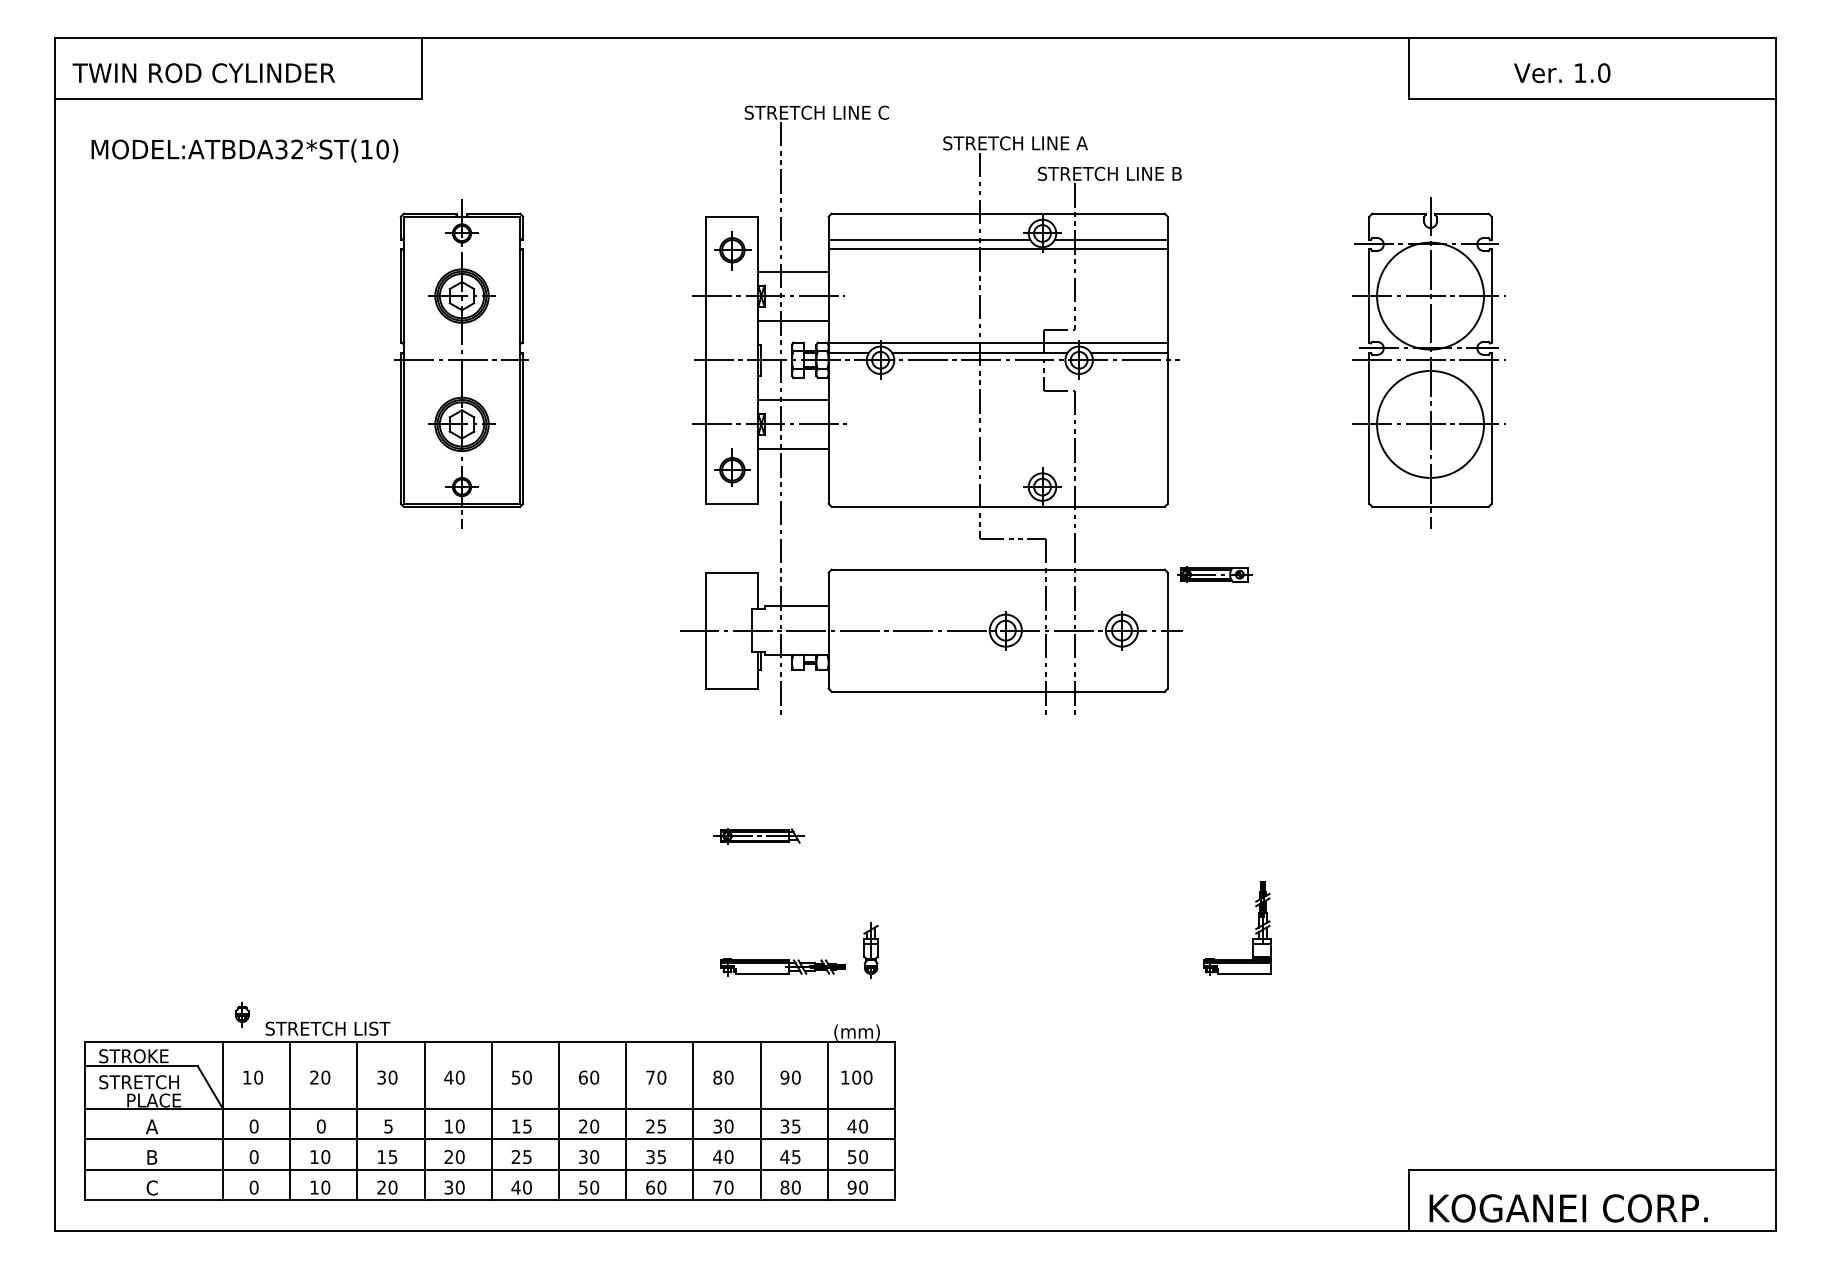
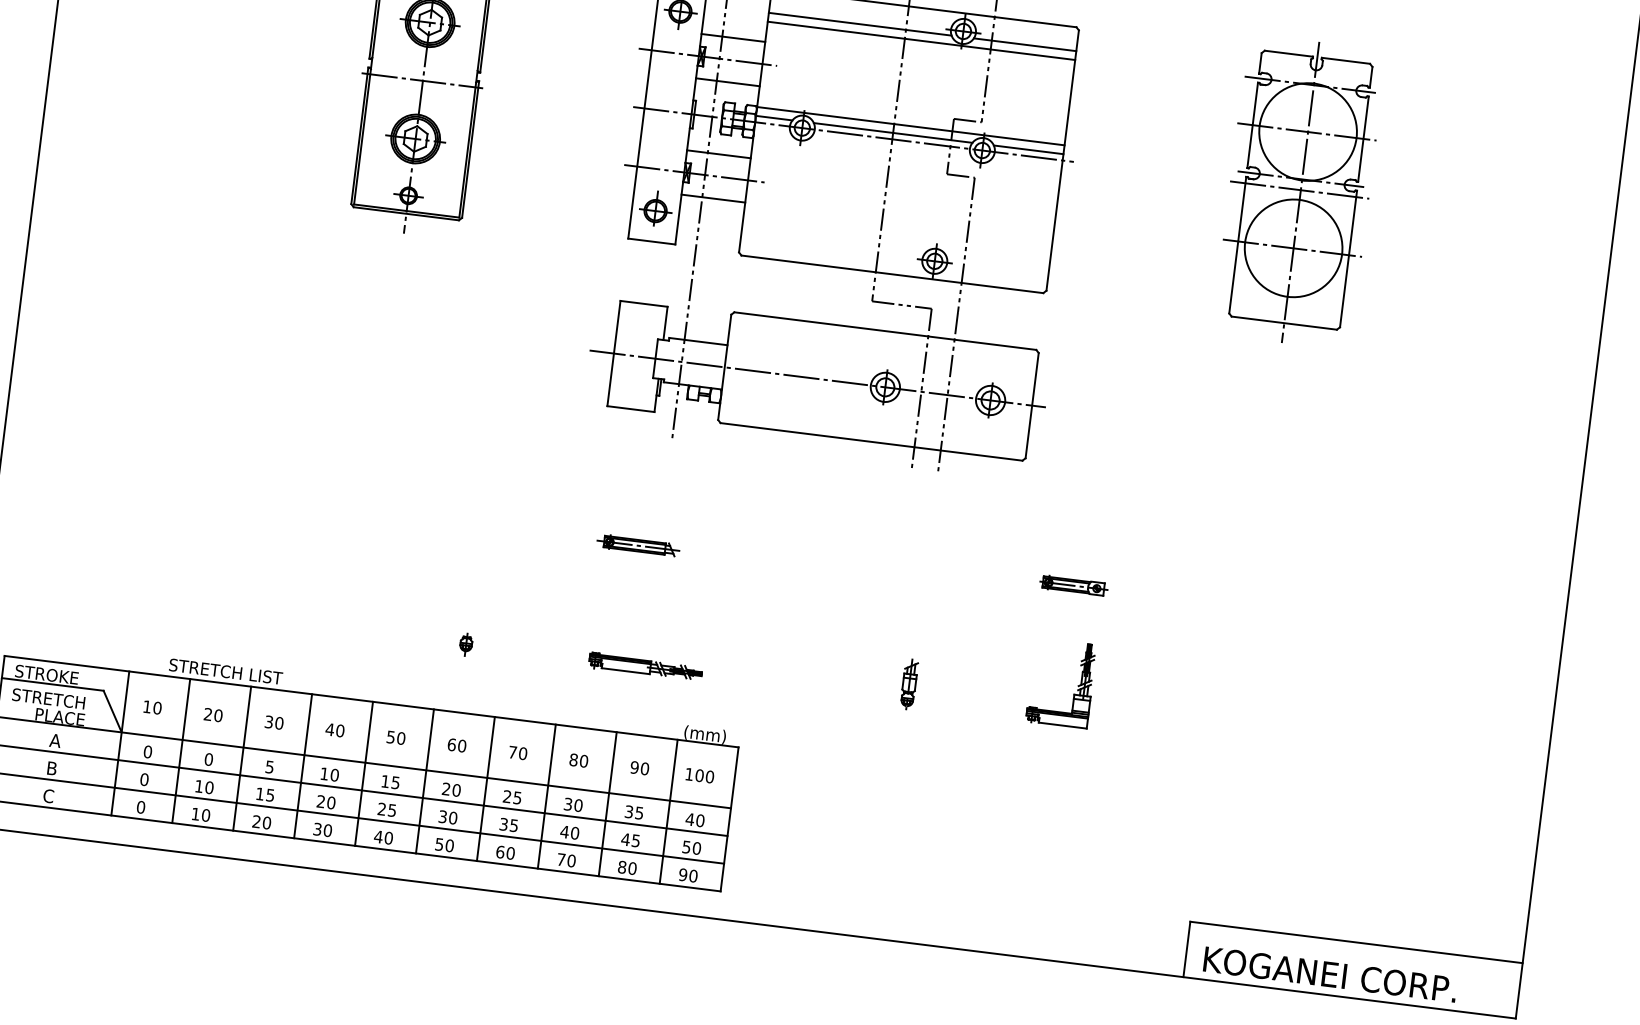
part: (1214, 574) -> (1073, 585), moved
part: (870, 950) -> (908, 684), moved
part: (242, 1014) -> (466, 644), moved

